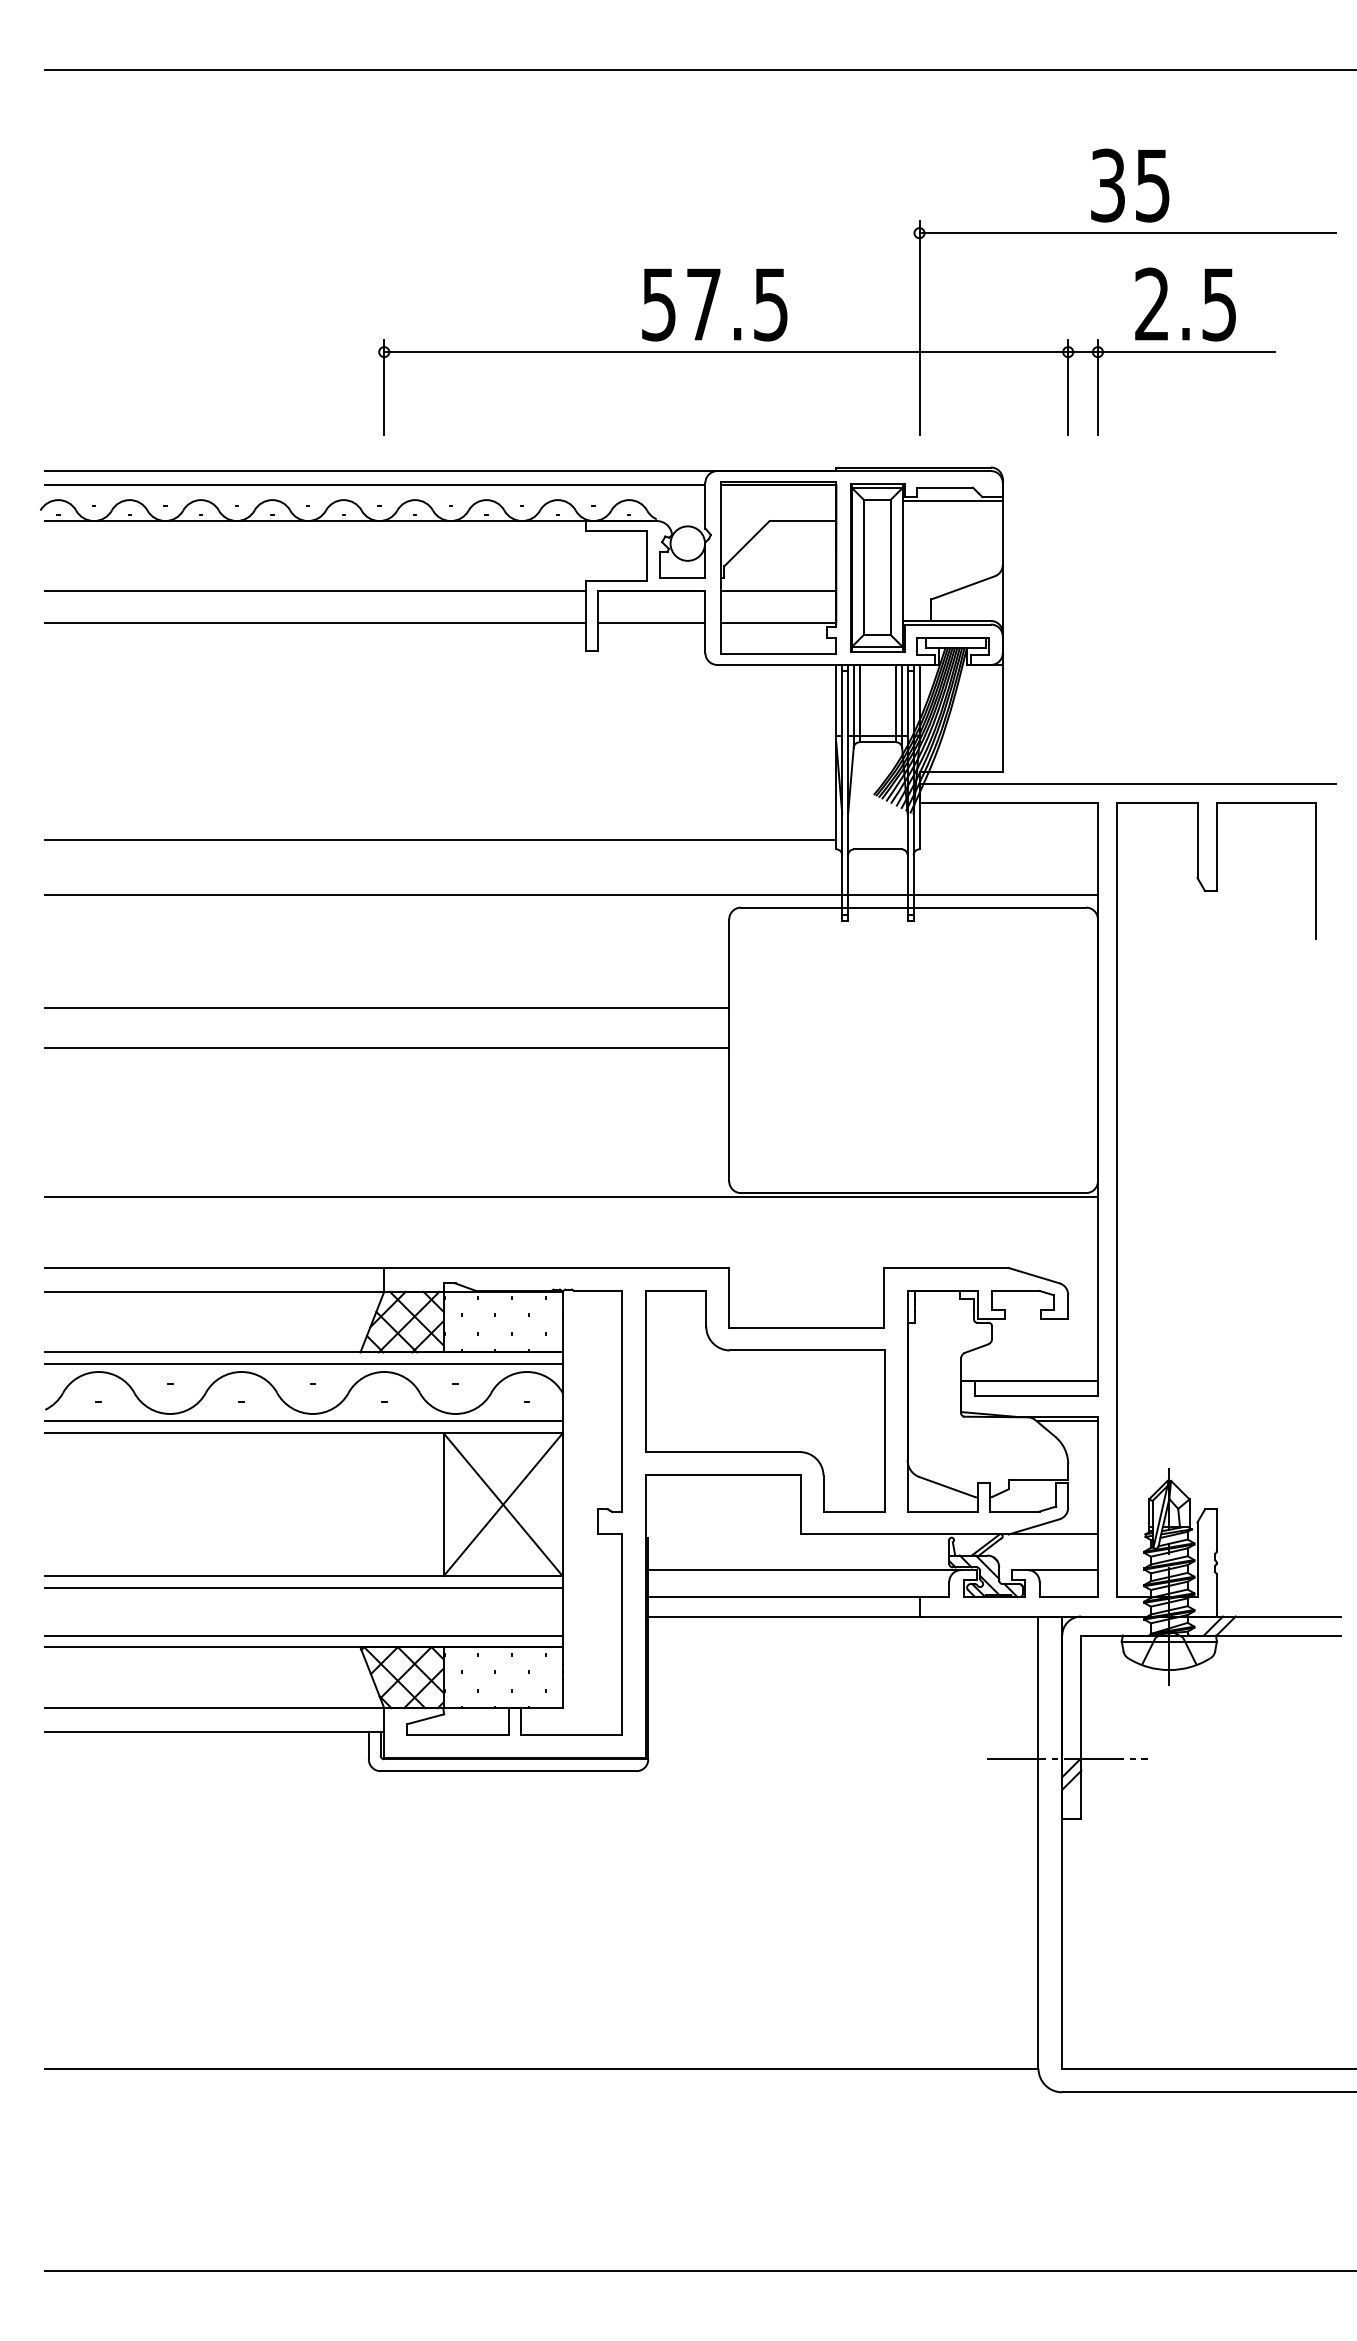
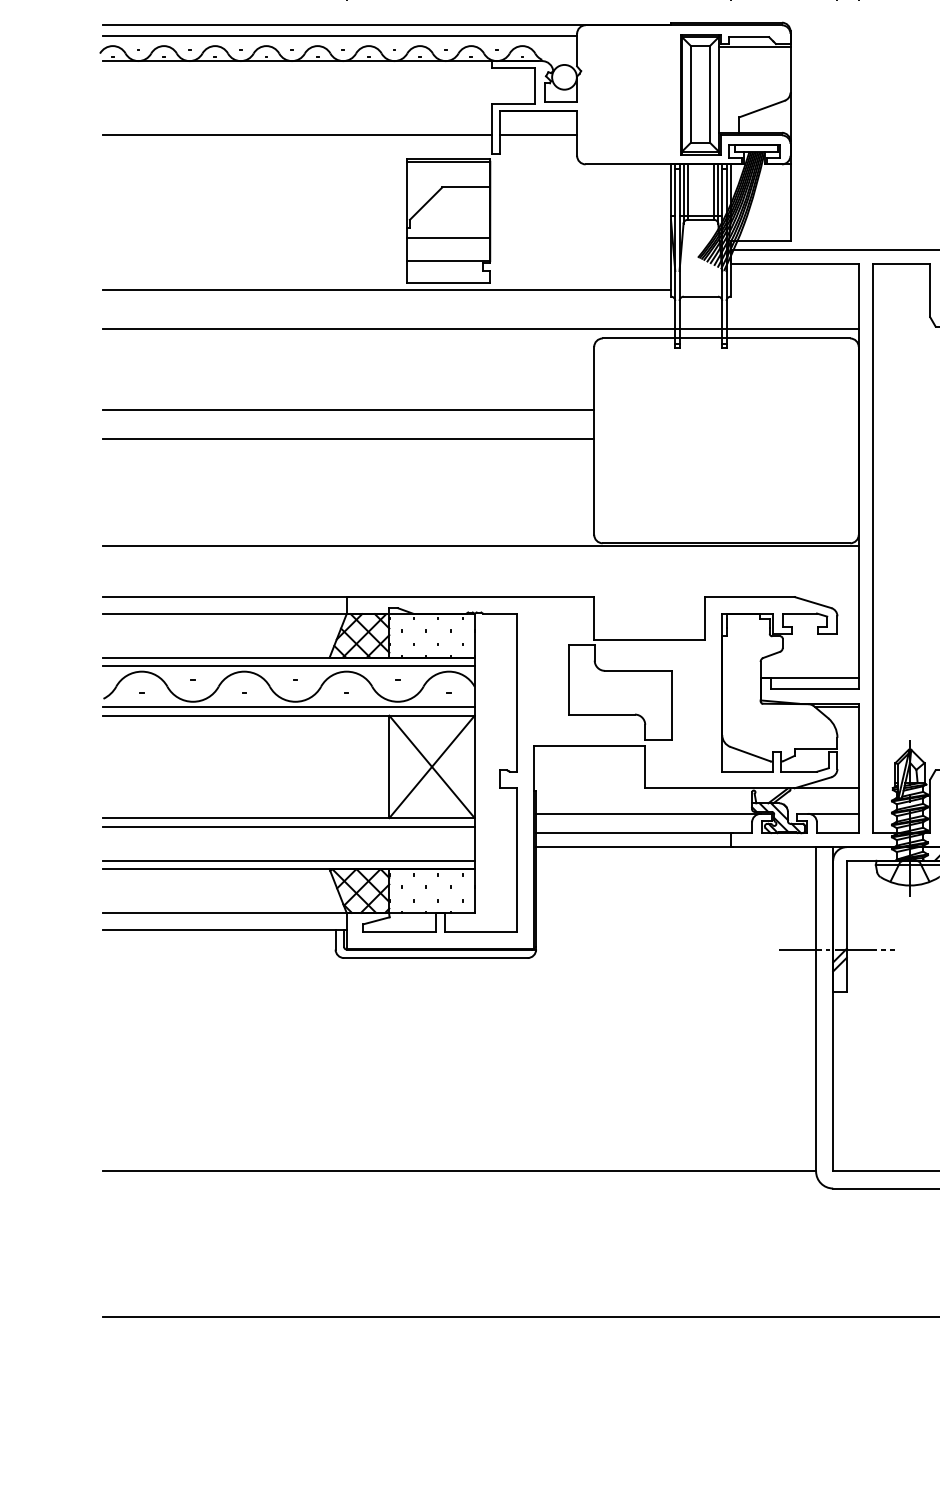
part: (778, 567) -> (448, 220), moved
line: (315, 591) -> (297, 111), removed
part: (765, 1401) -> (620, 692), size x0.6

